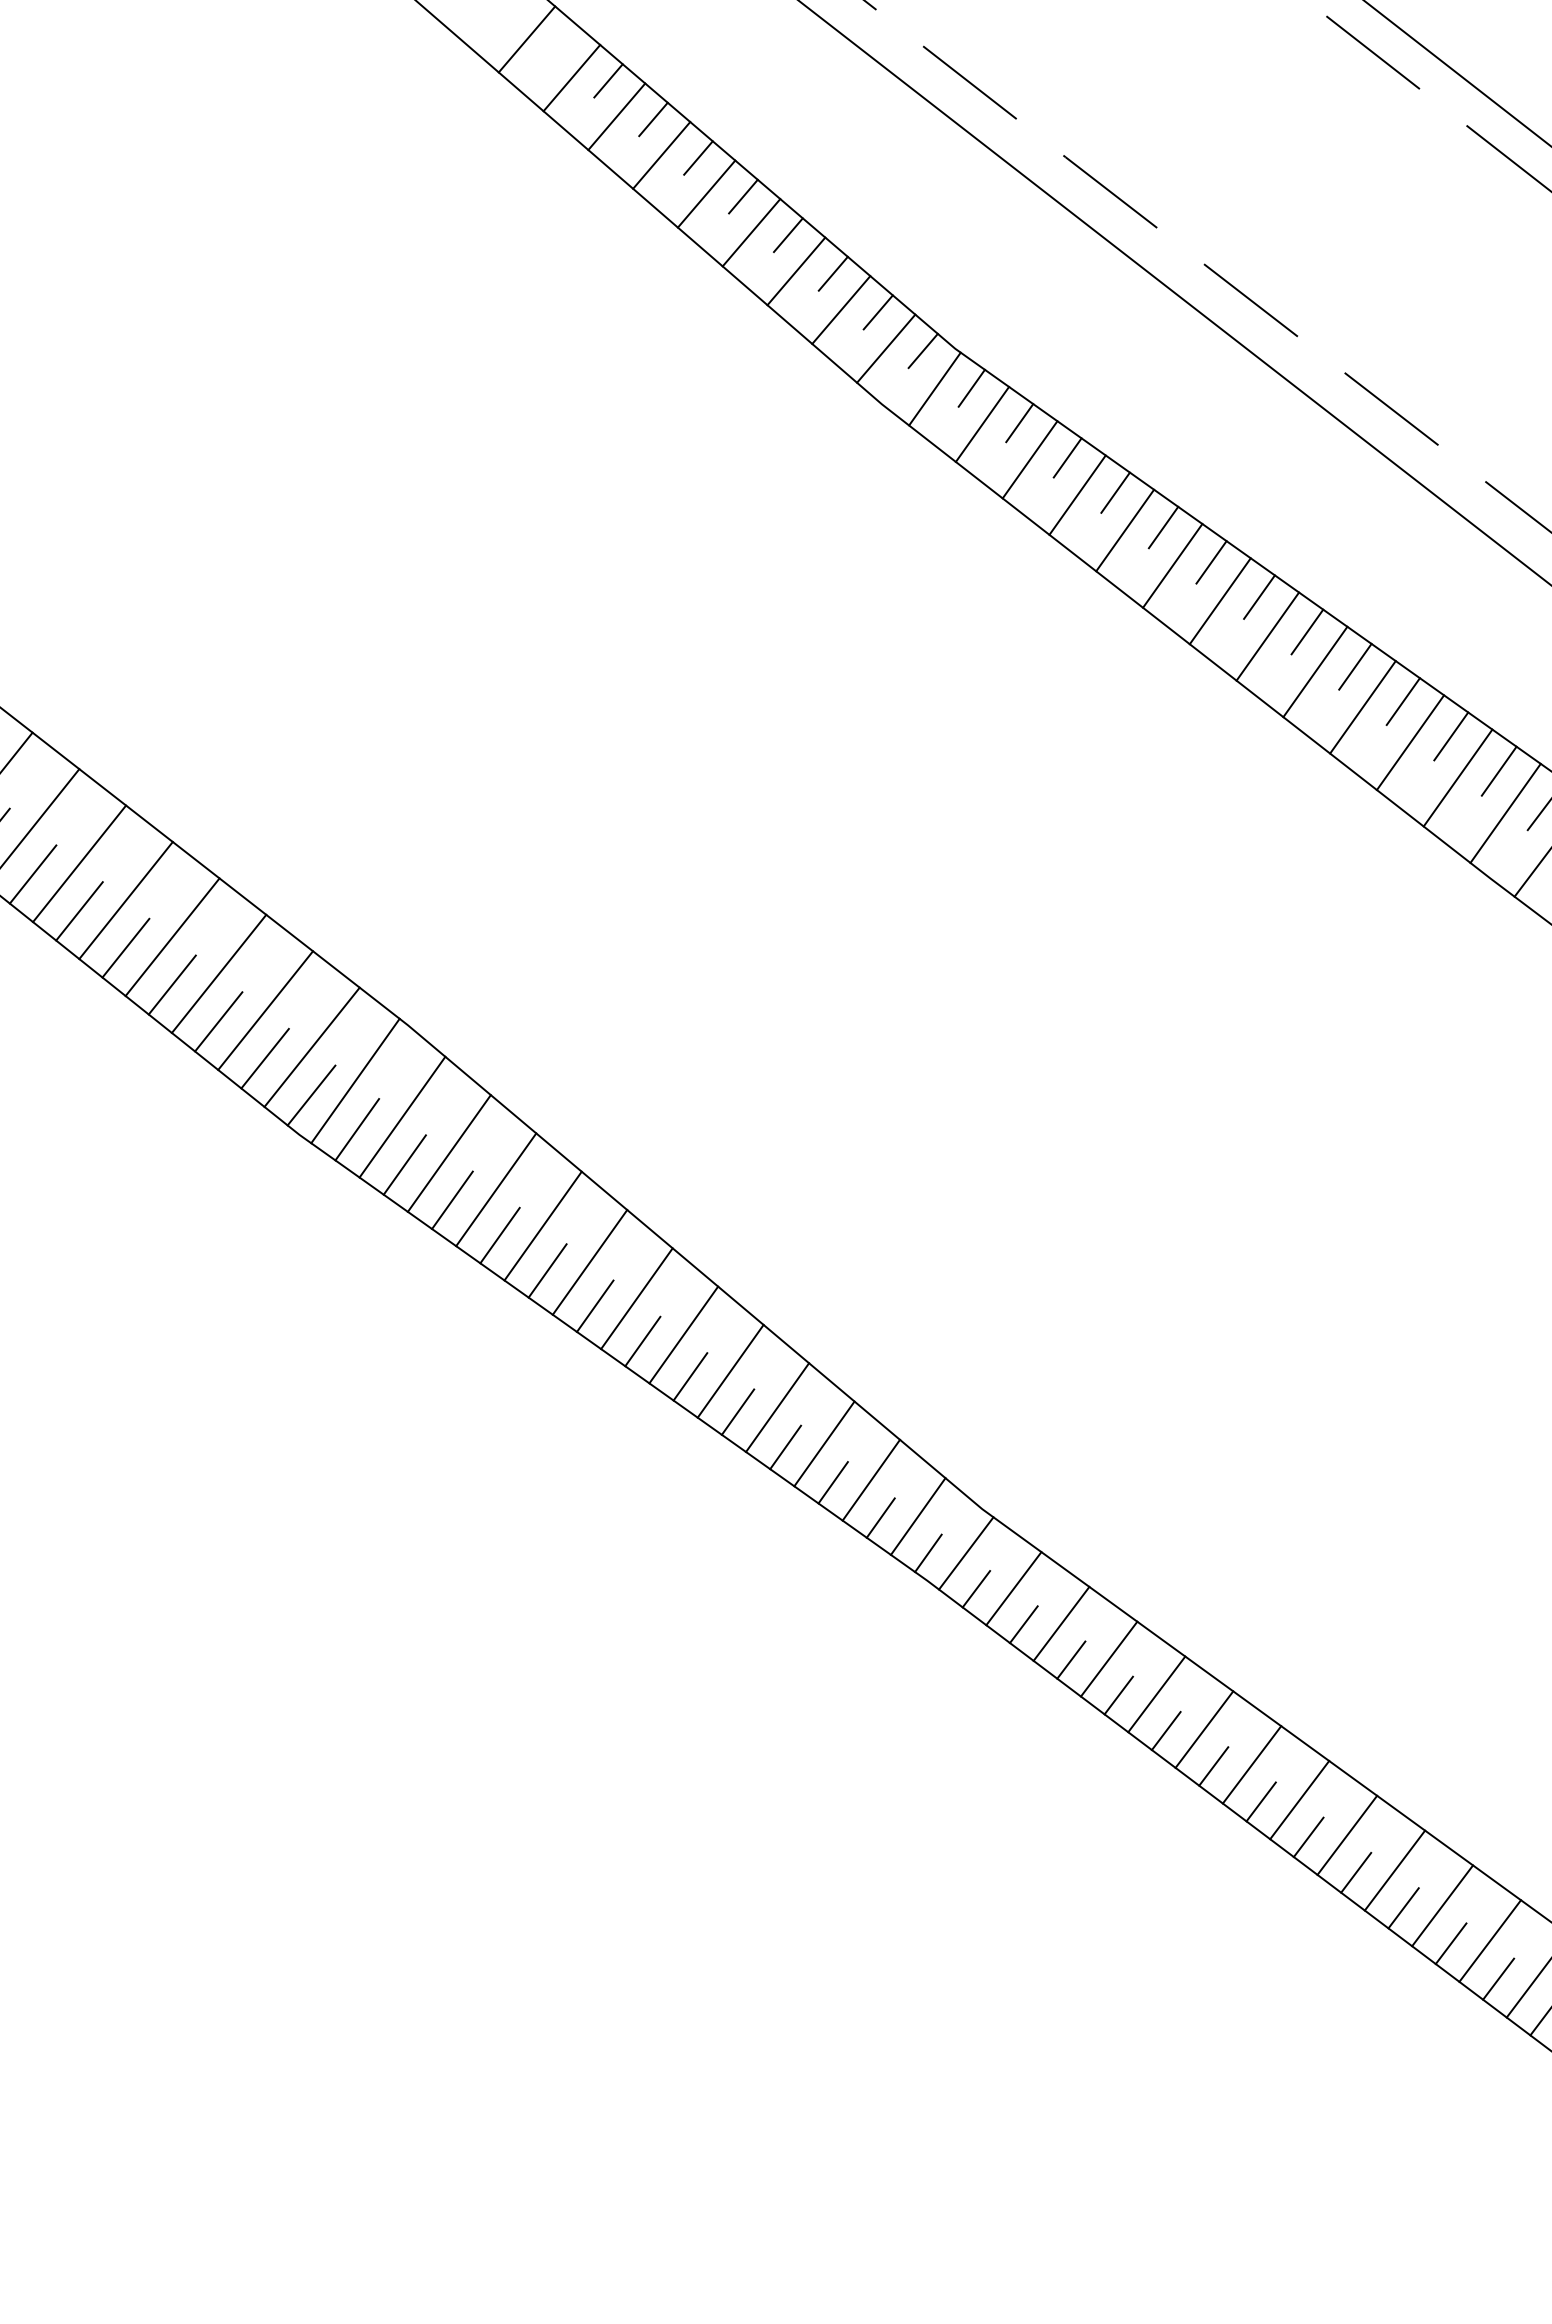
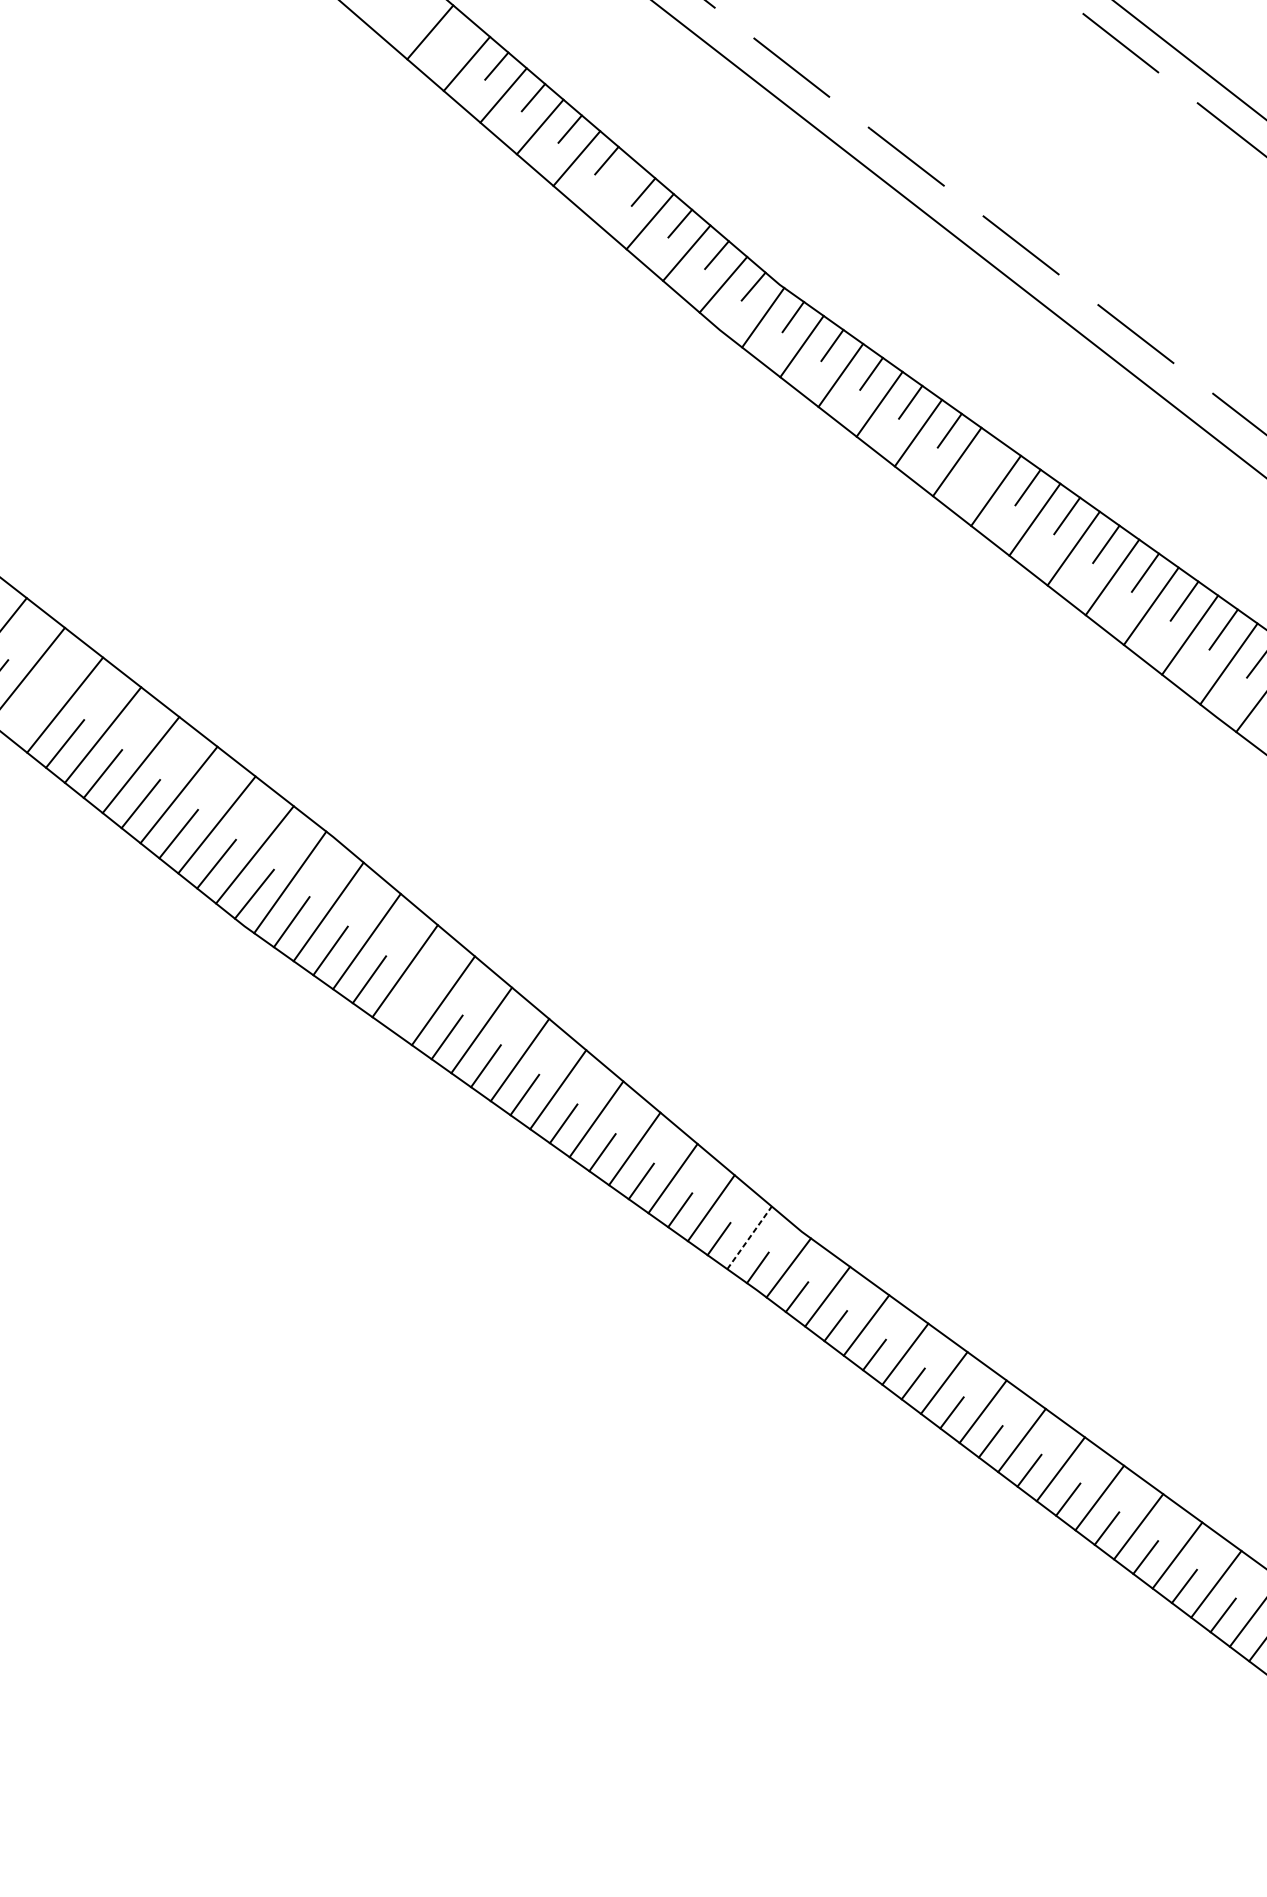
line: (751, 232) -> (613, 189), removed
line: (1211, 562) -> (988, 459), removed
line: (32, 874) -> (26, 713), removed
line: (499, 1235) -> (407, 1008), removed
line: (918, 1516) -> (749, 1237), solid -> dashed

